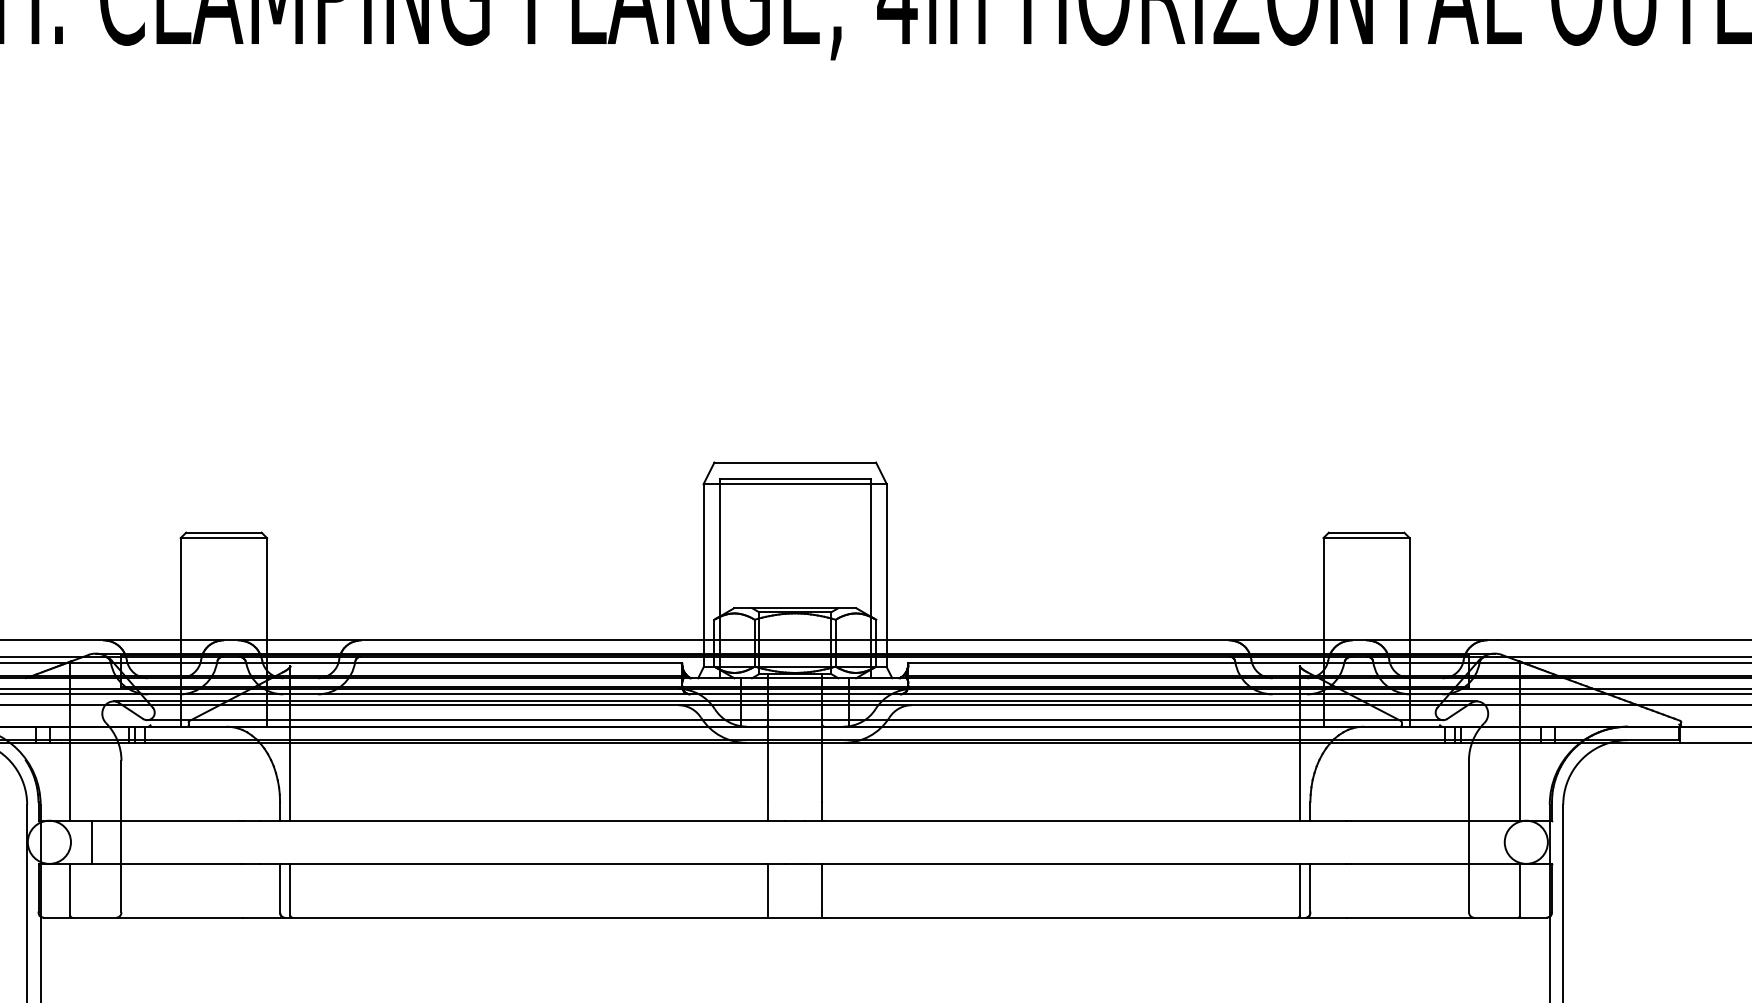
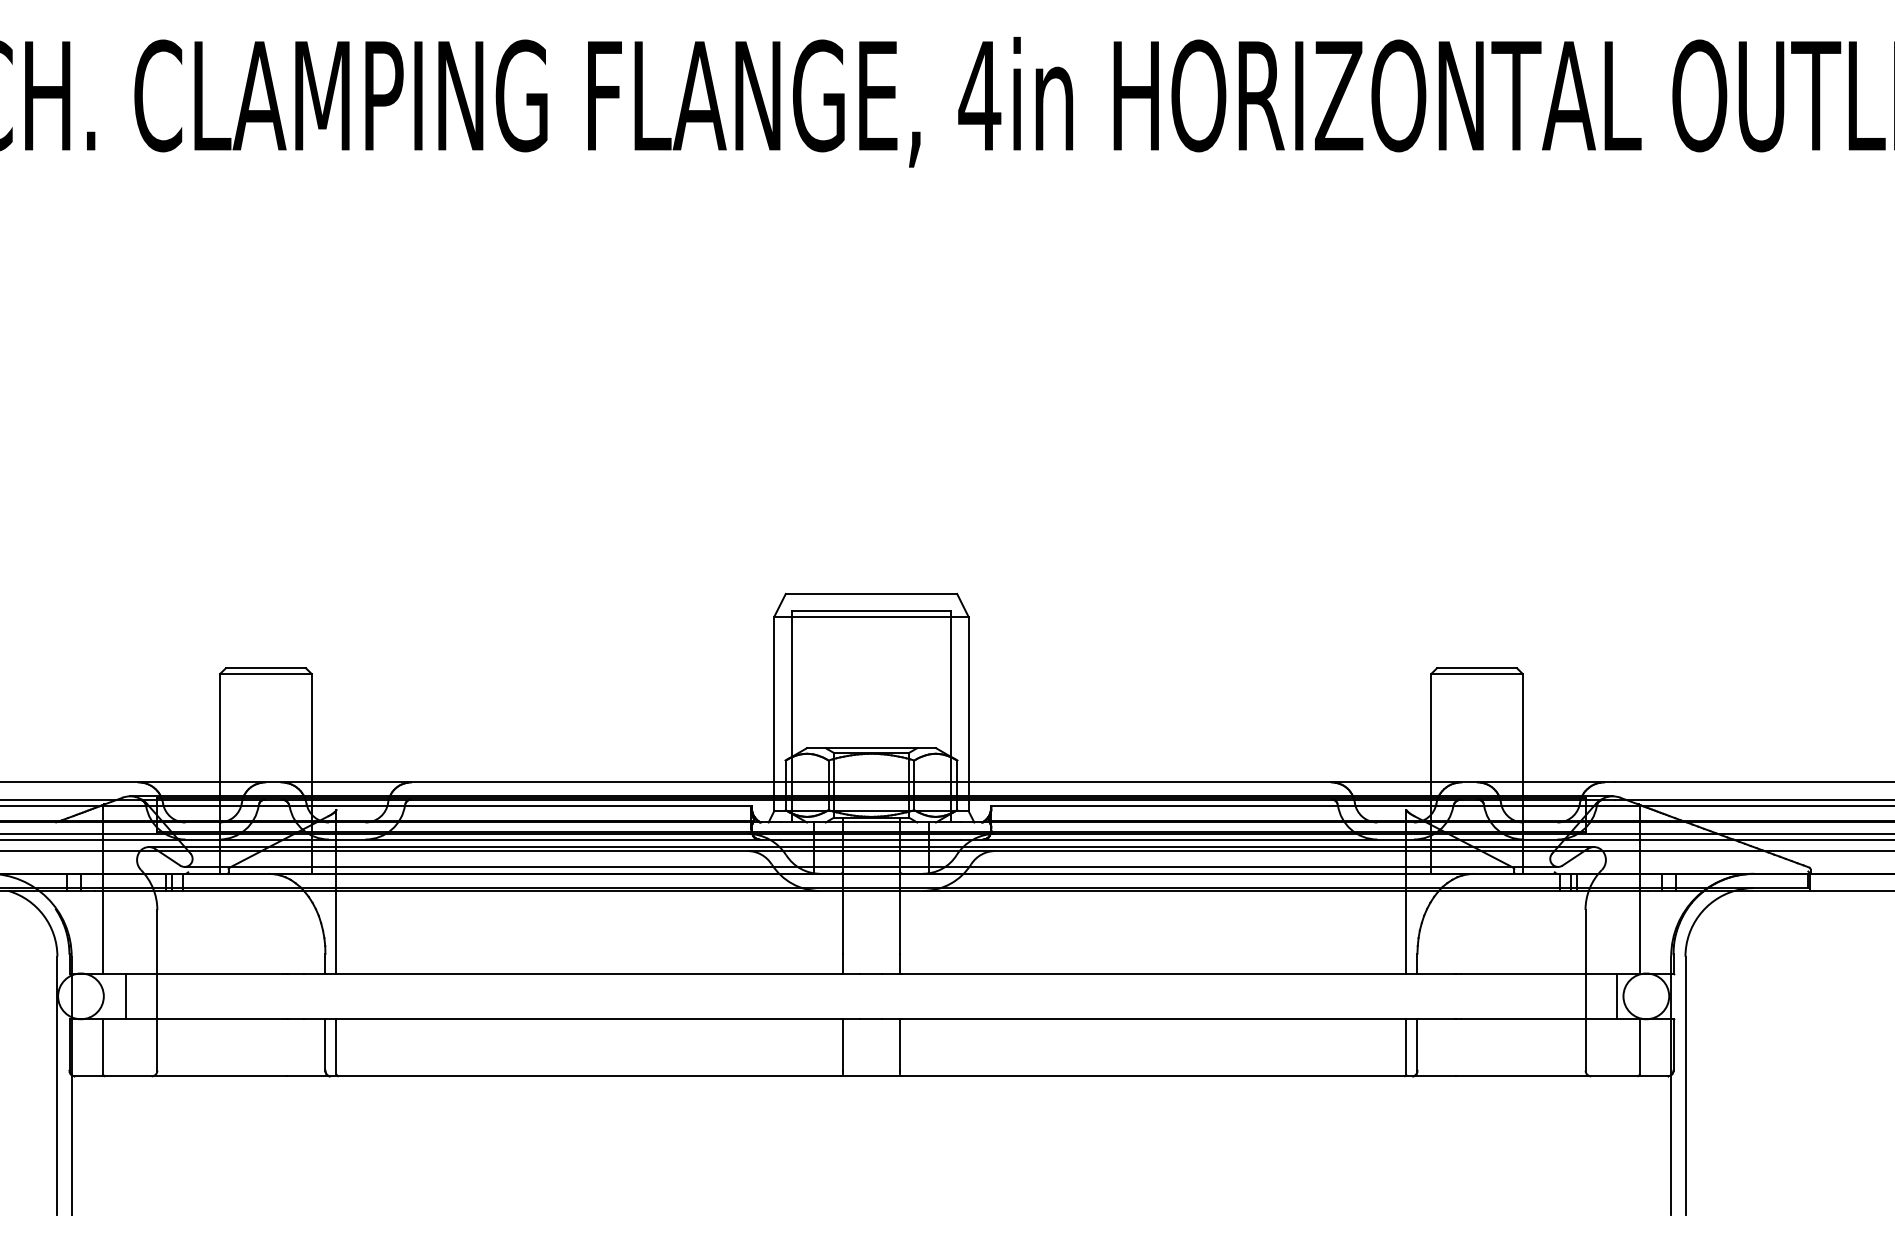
line: (1498, 842) -> (1616, 996), added

